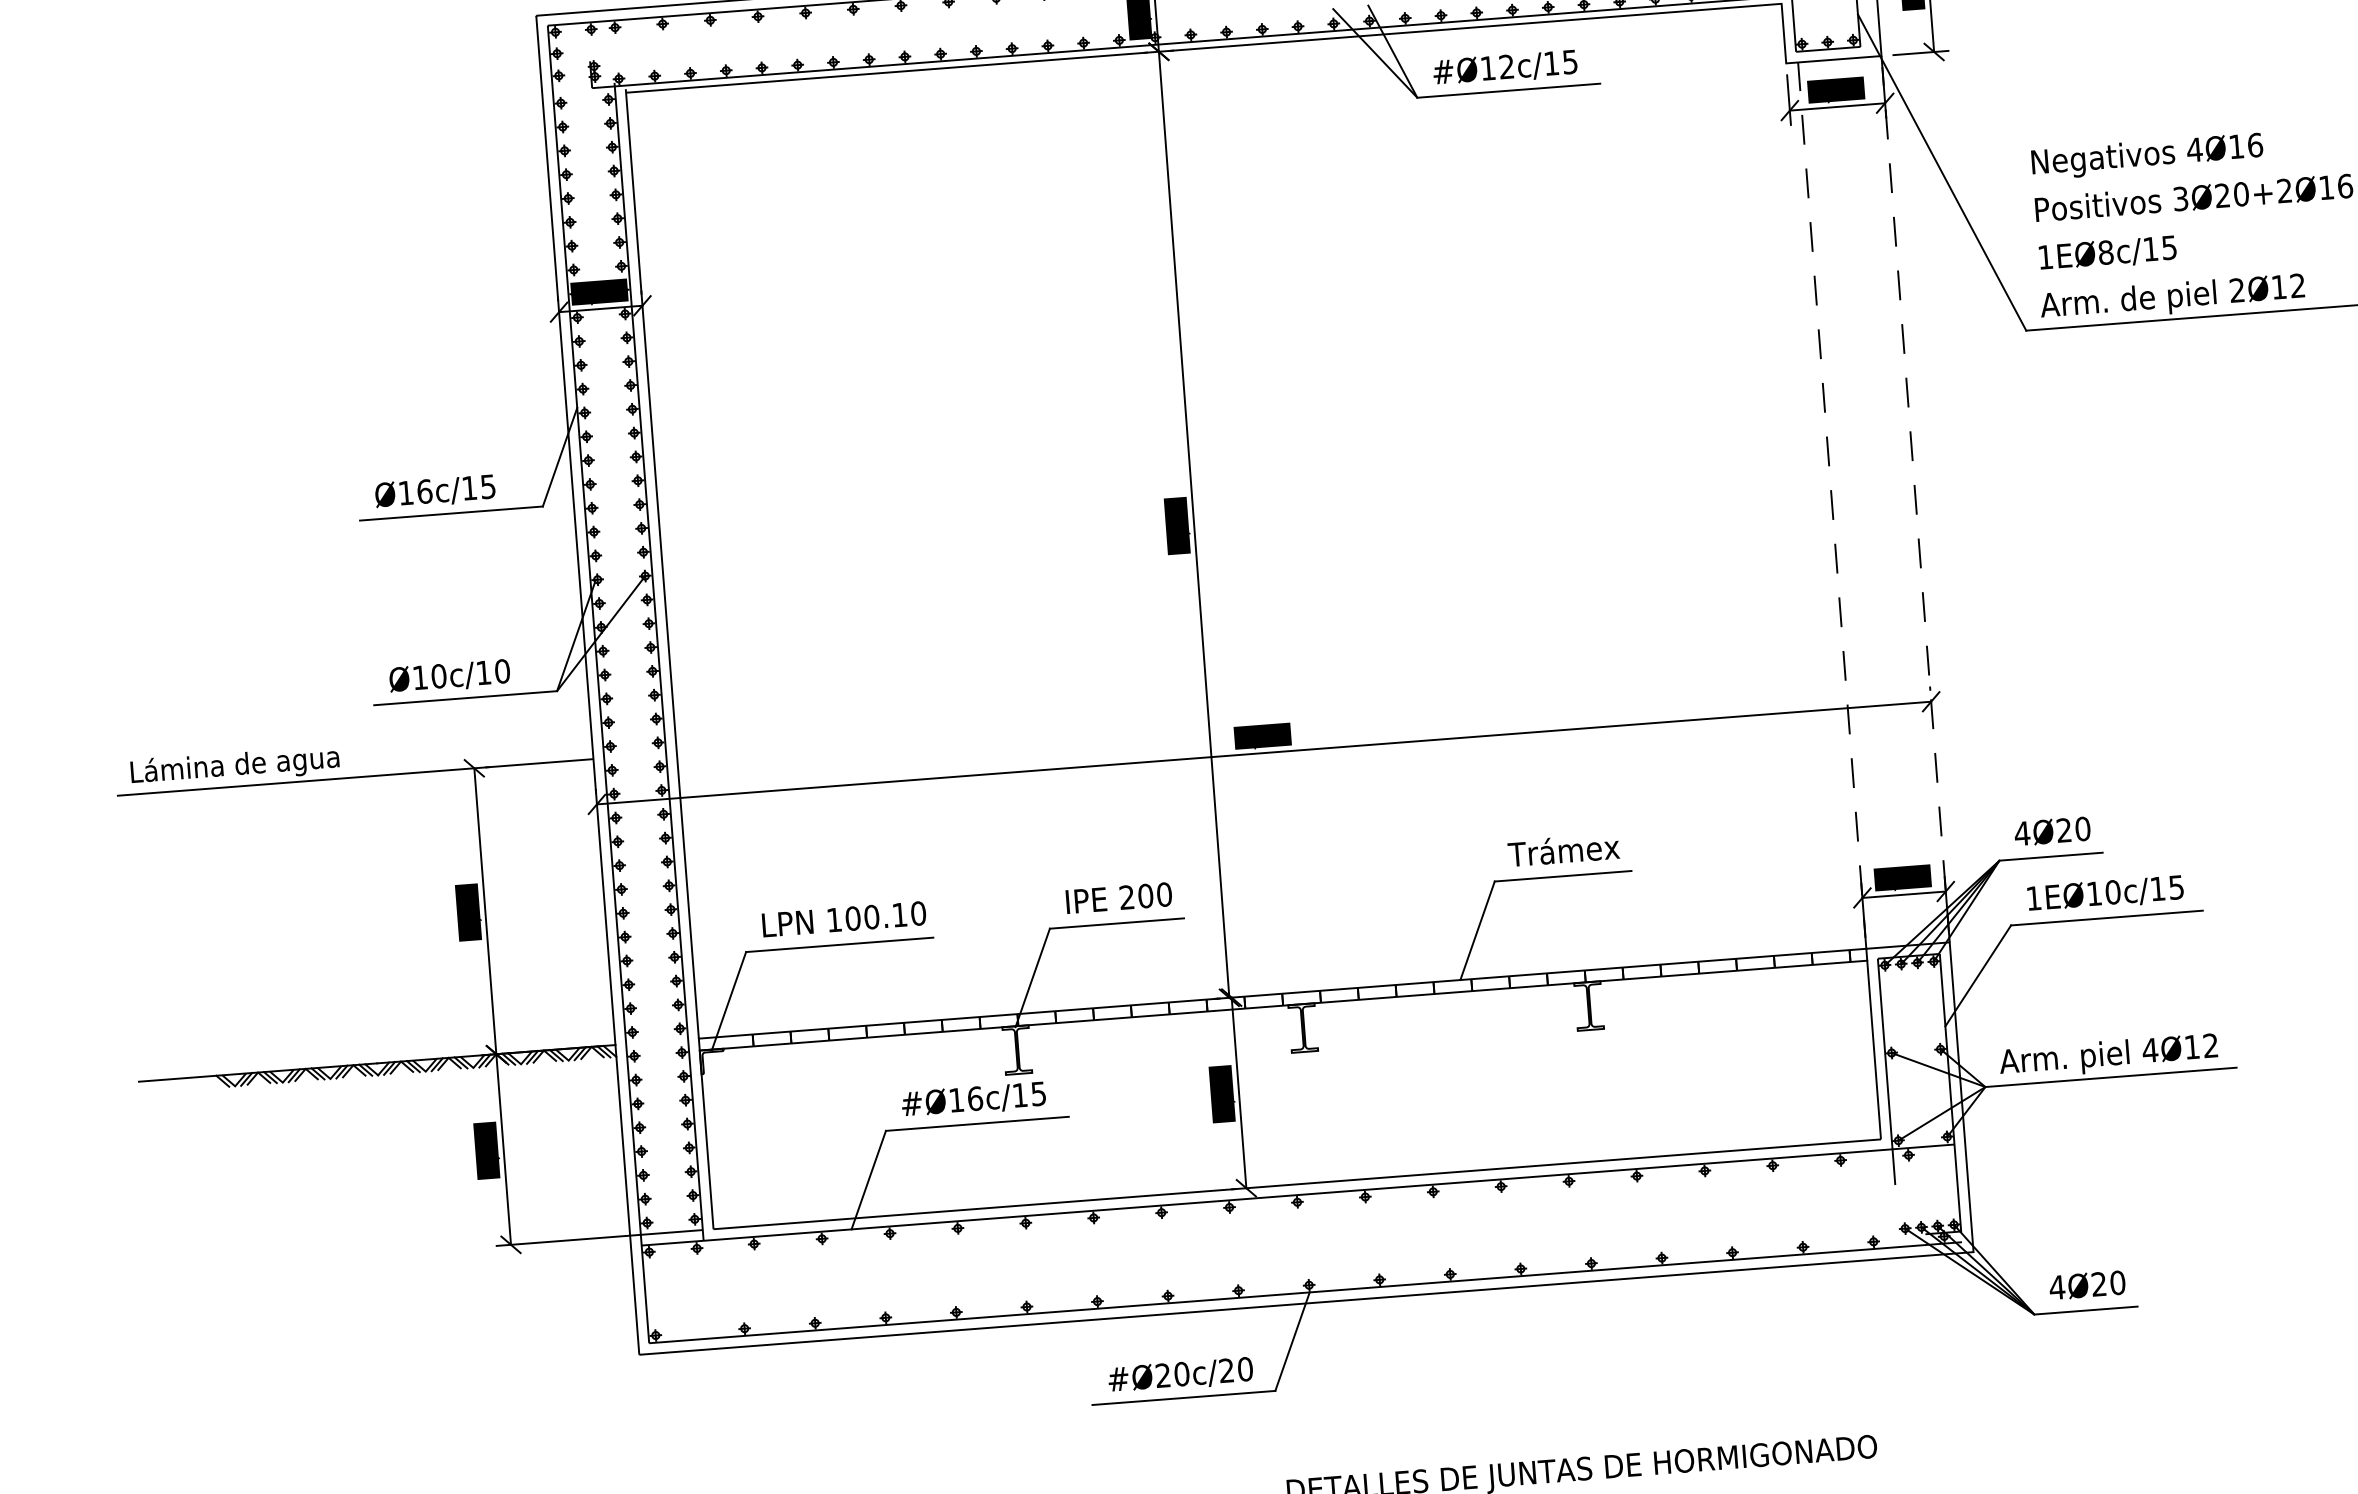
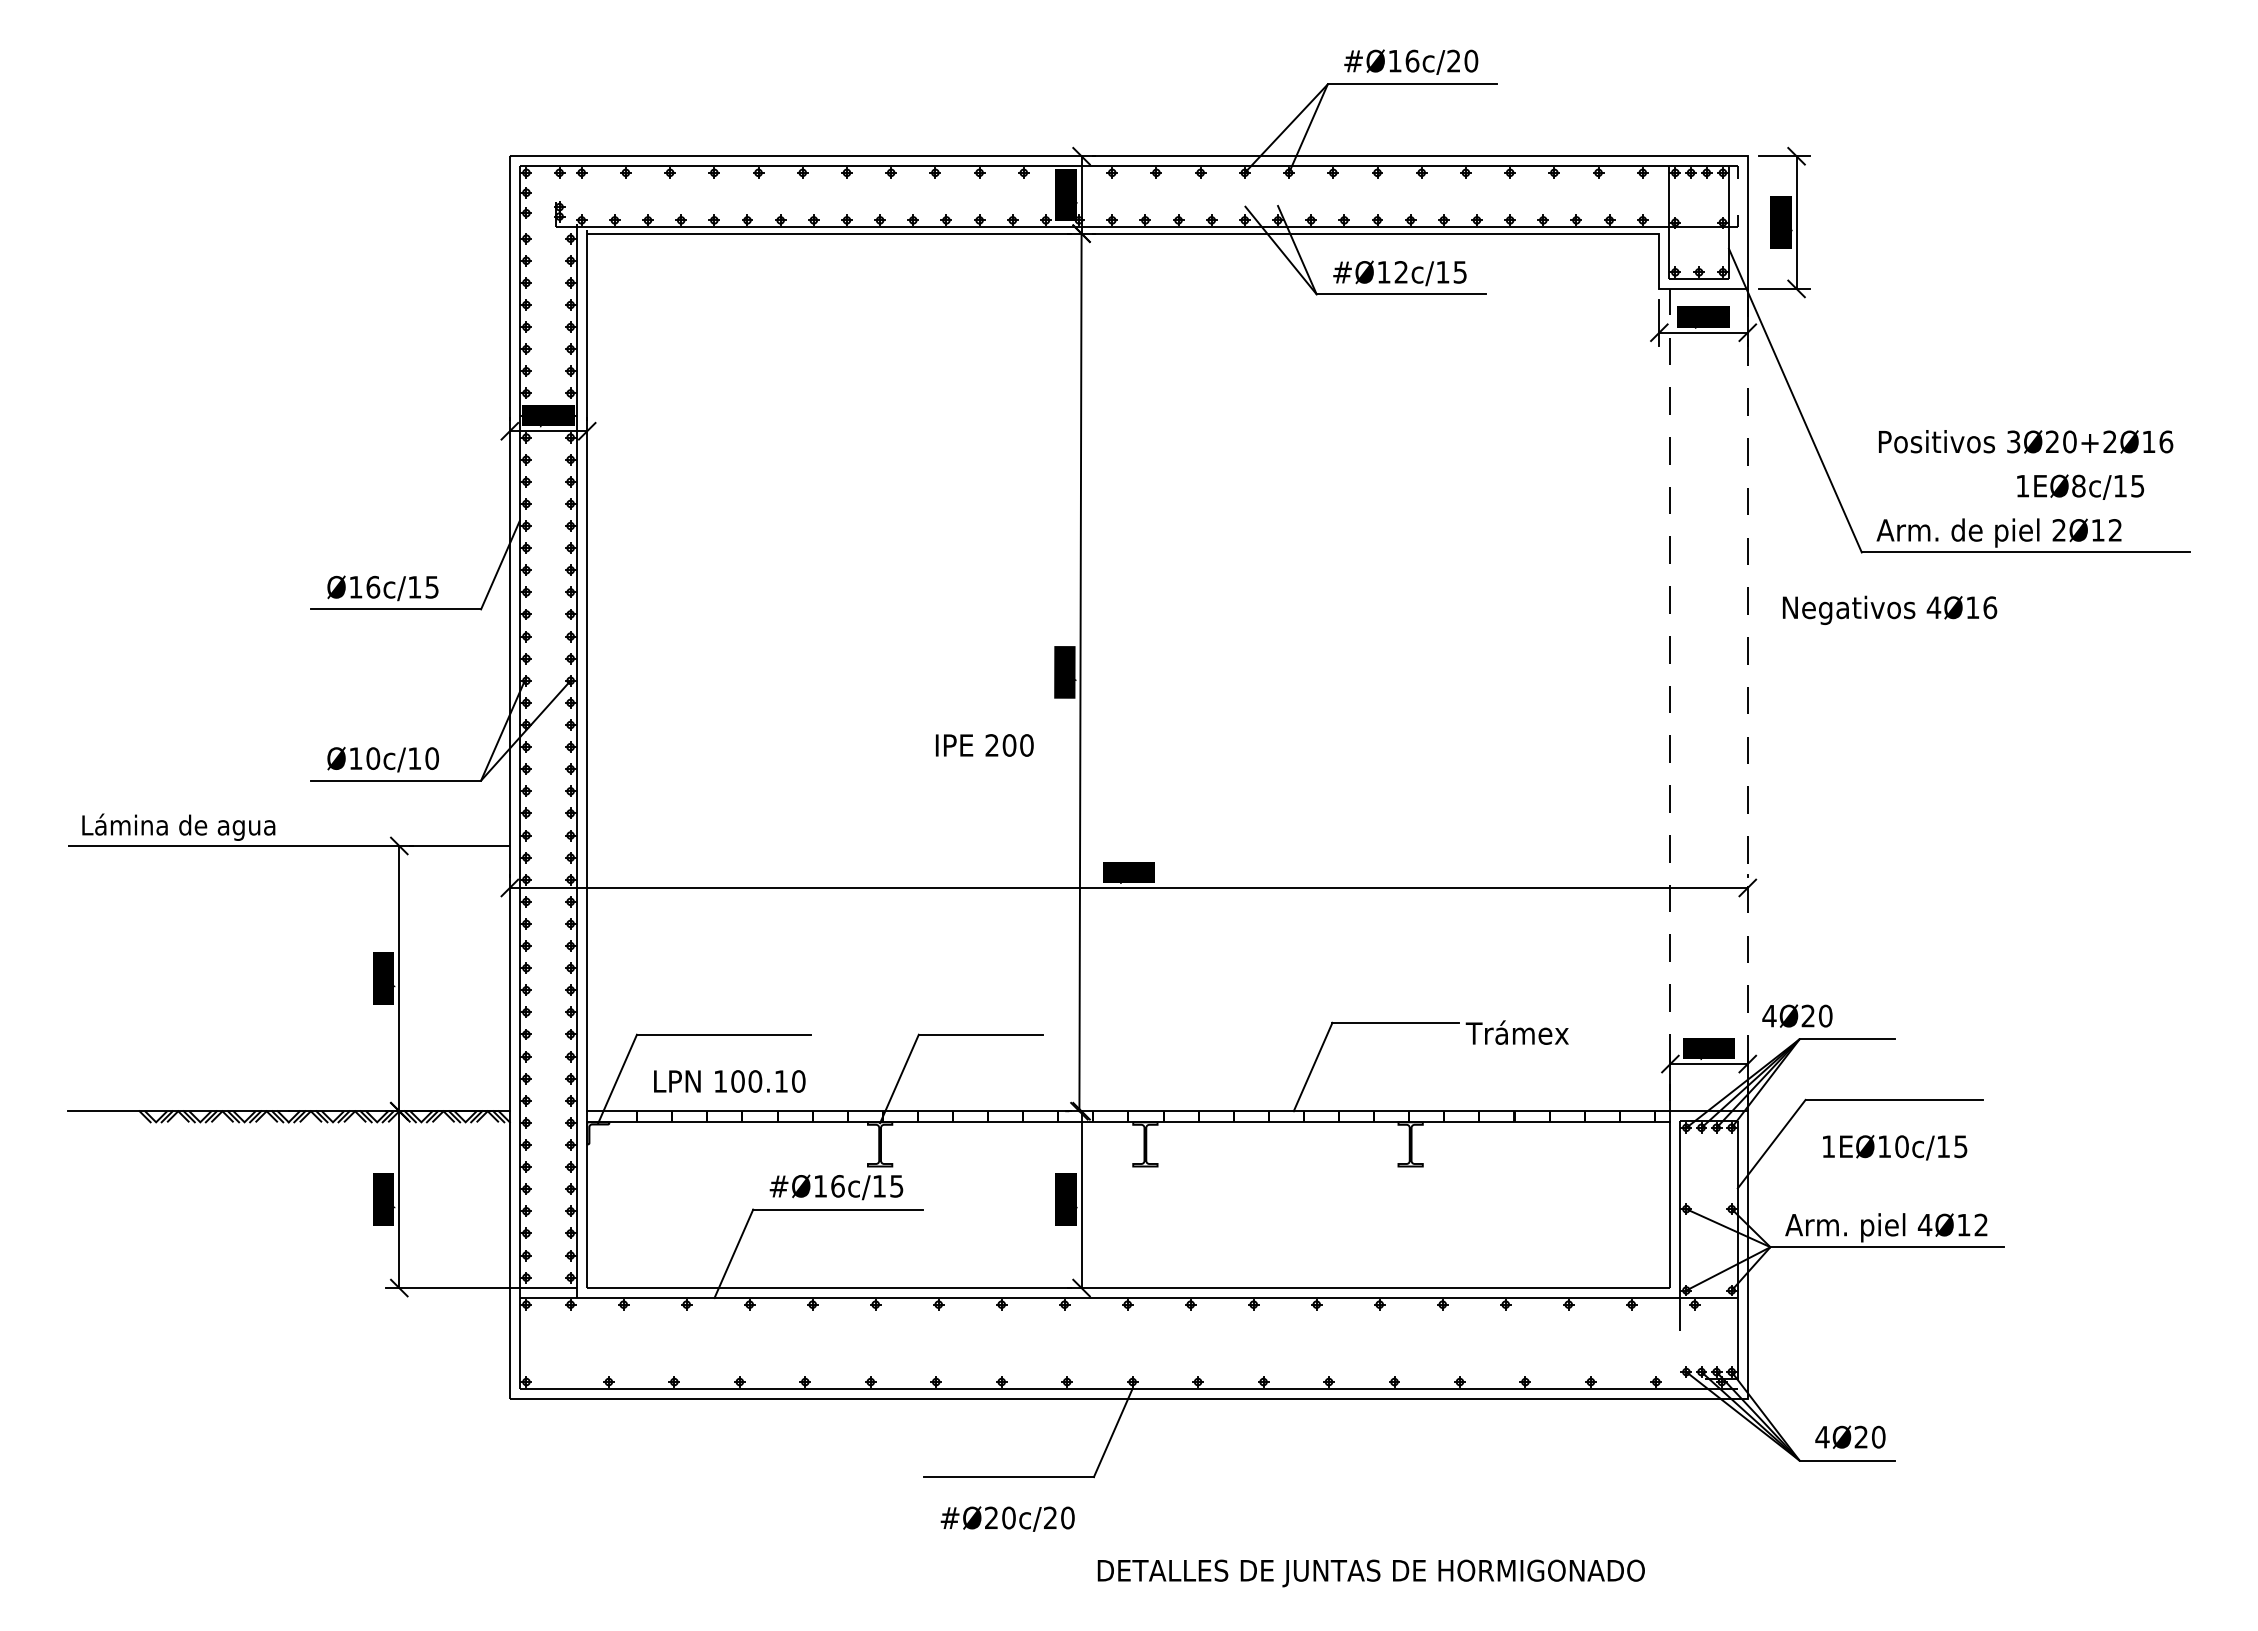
text: (2147, 155) -> (1890, 609), moved
text: (2107, 252) -> (2080, 486), moved
text: (2052, 830) -> (1797, 1015), moved
text: (1562, 849) -> (1516, 1032), moved
text: (2106, 893) -> (1895, 1147), moved
text: (1118, 898) -> (984, 745), moved
text: (843, 919) -> (729, 1081), moved
text: (1180, 1374) -> (1007, 1518), moved

